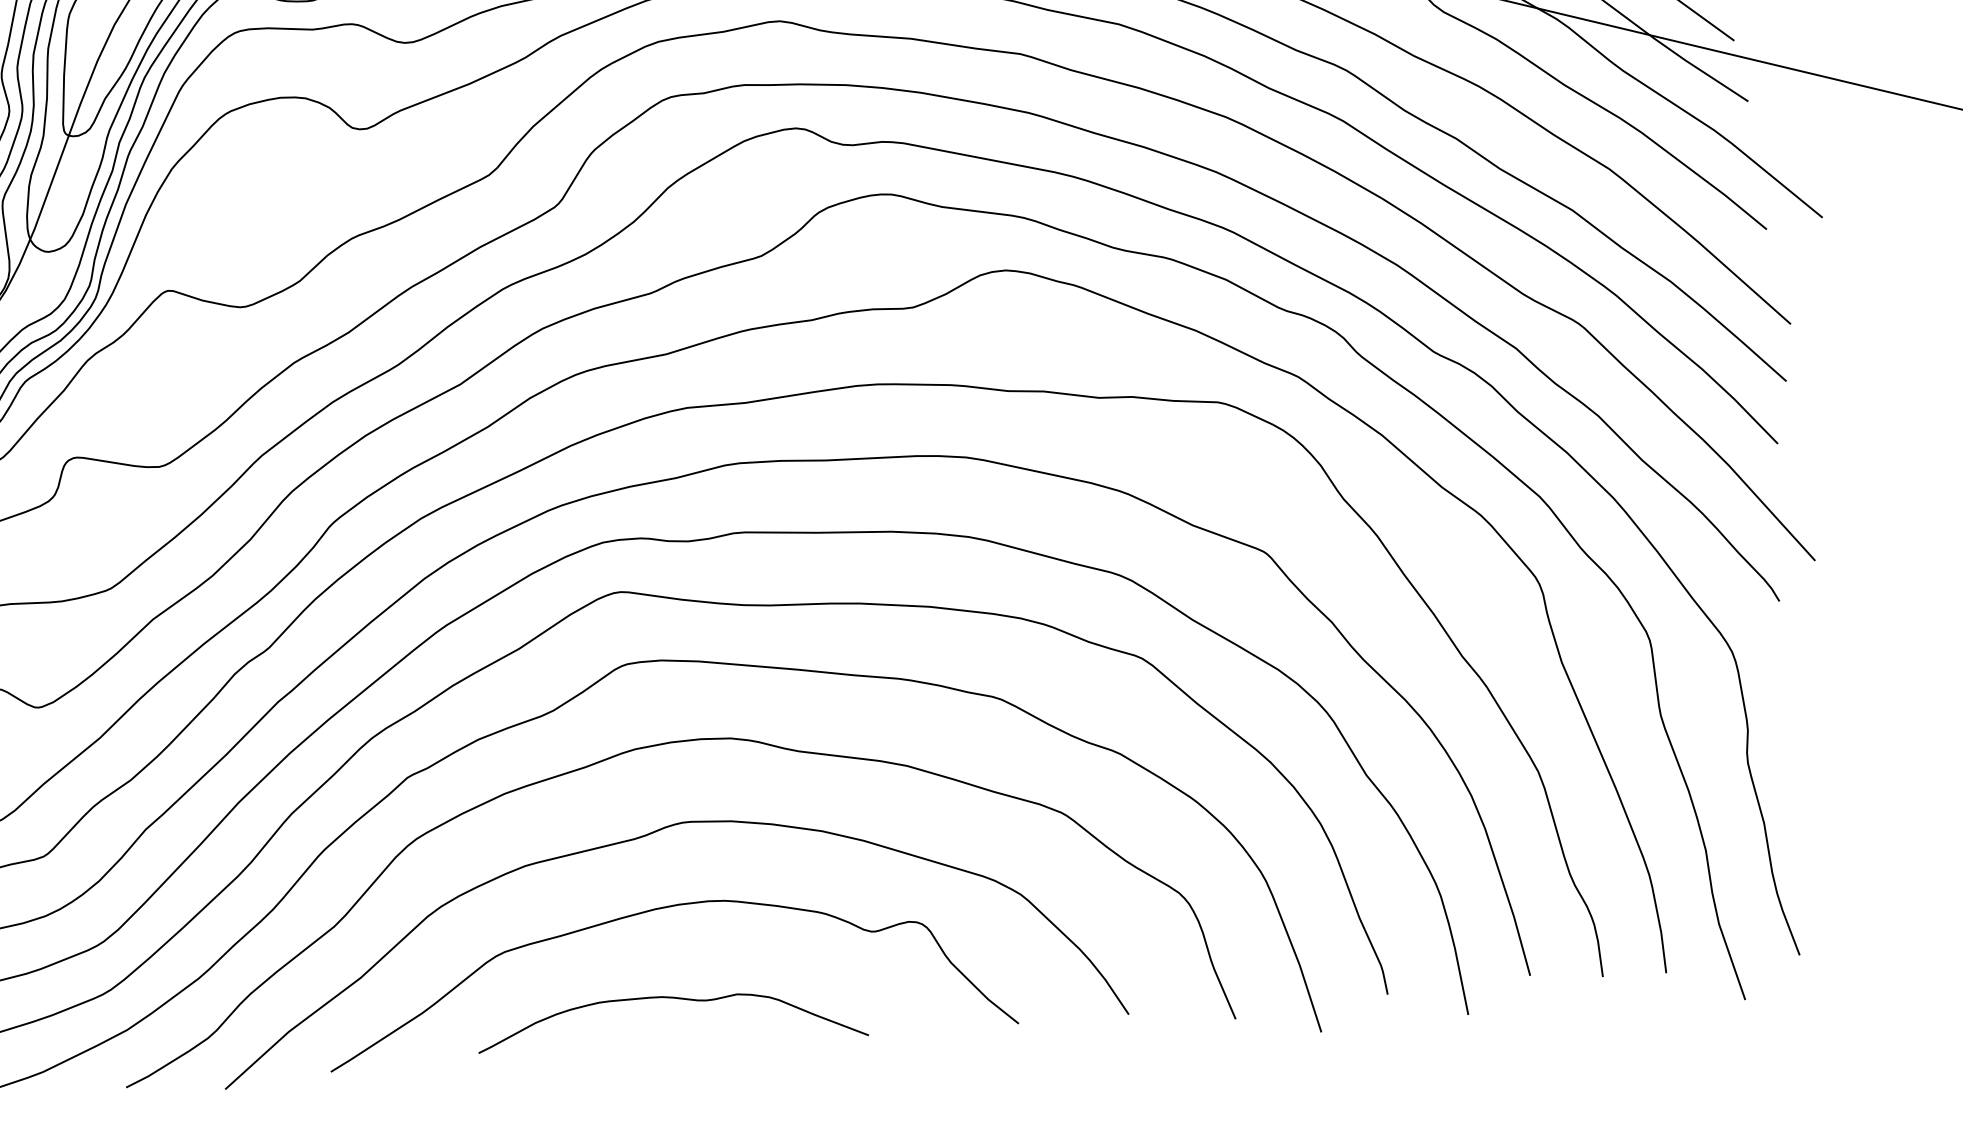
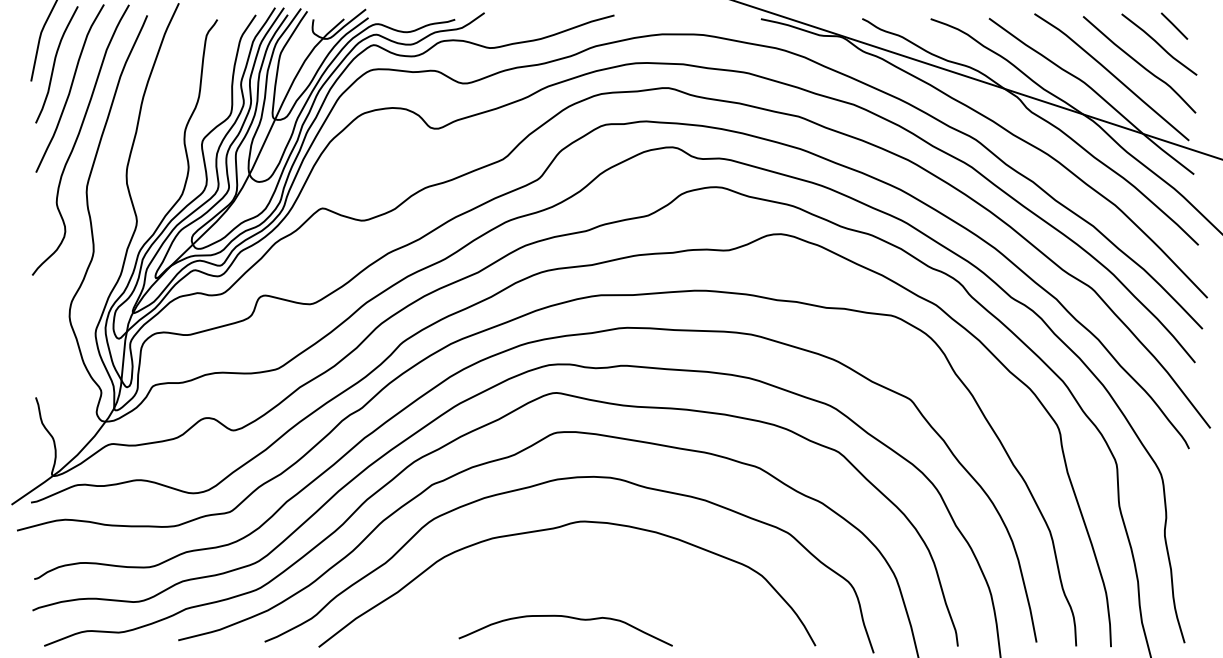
curve: (649, 912) -> (558, 569), removed

